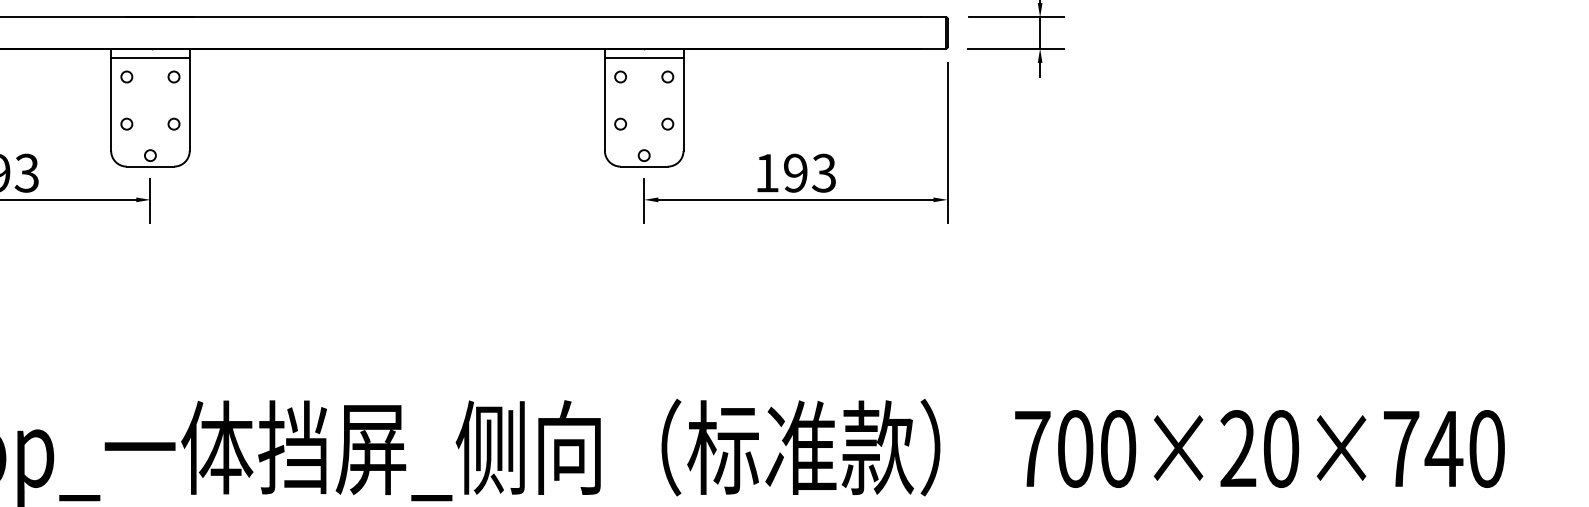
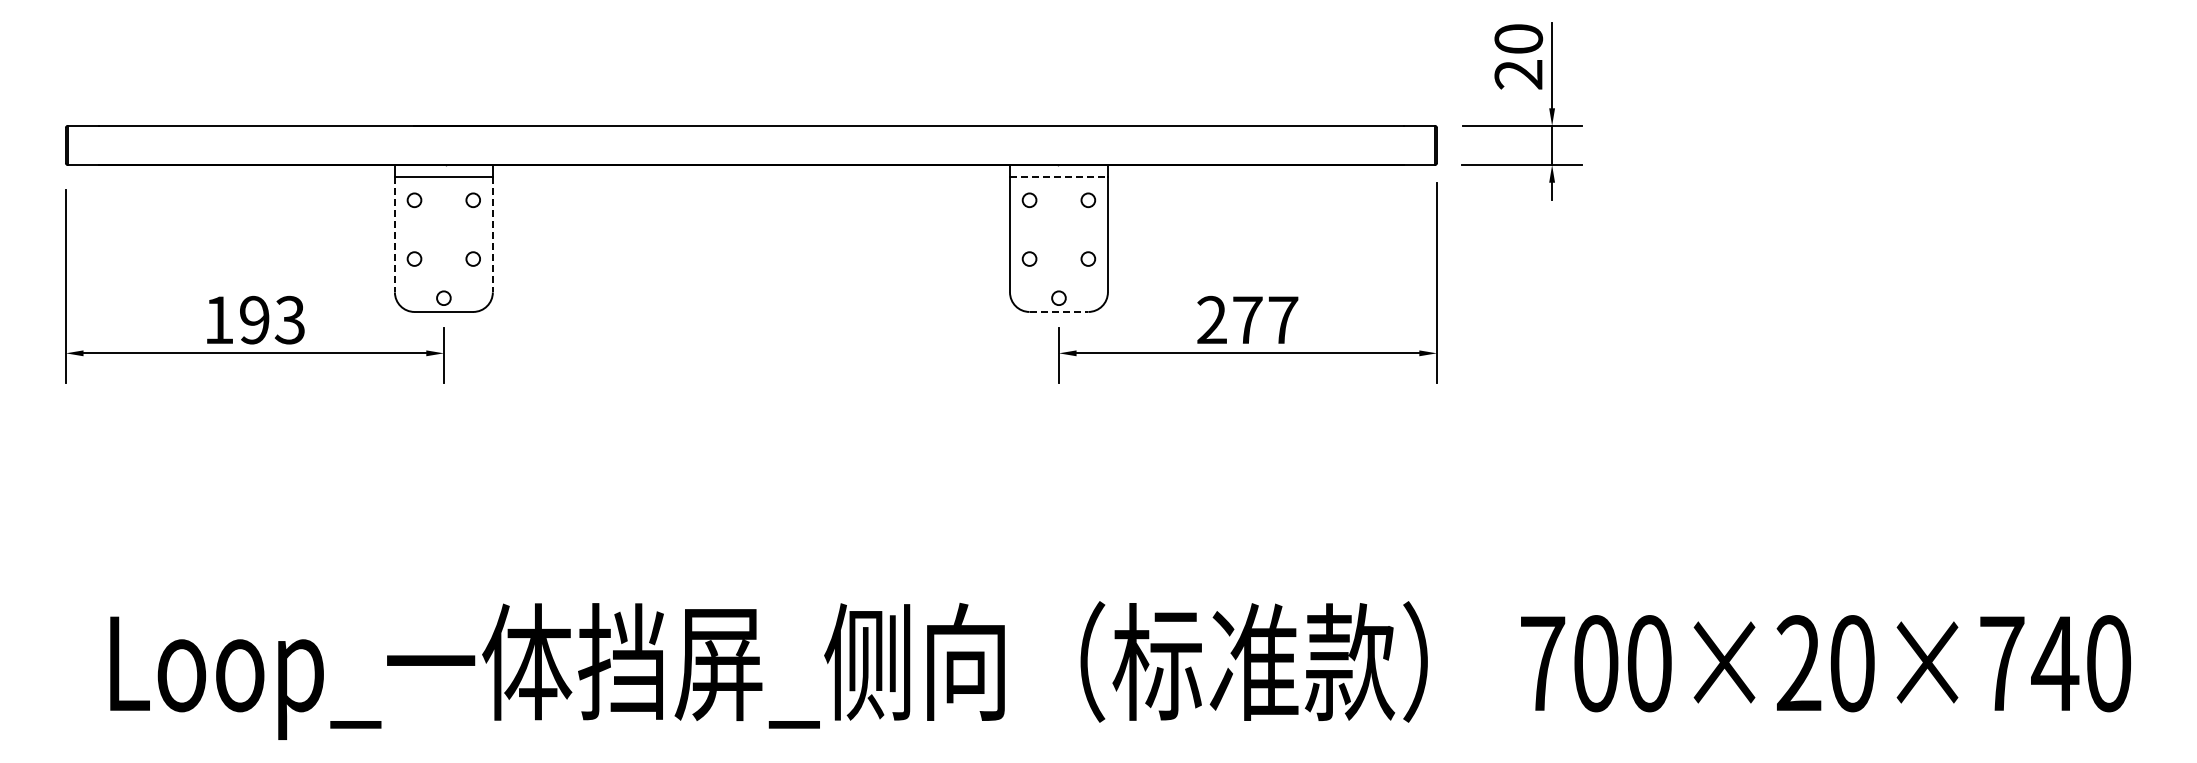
line: (643, 57) -> (1058, 176), solid -> dashed
line: (110, 104) -> (394, 234), solid -> dashed
line: (189, 104) -> (492, 234), solid -> dashed
line: (644, 166) -> (1059, 311), solid -> dashed
text: (795, 172) -> (1247, 319), 193 -> 277

